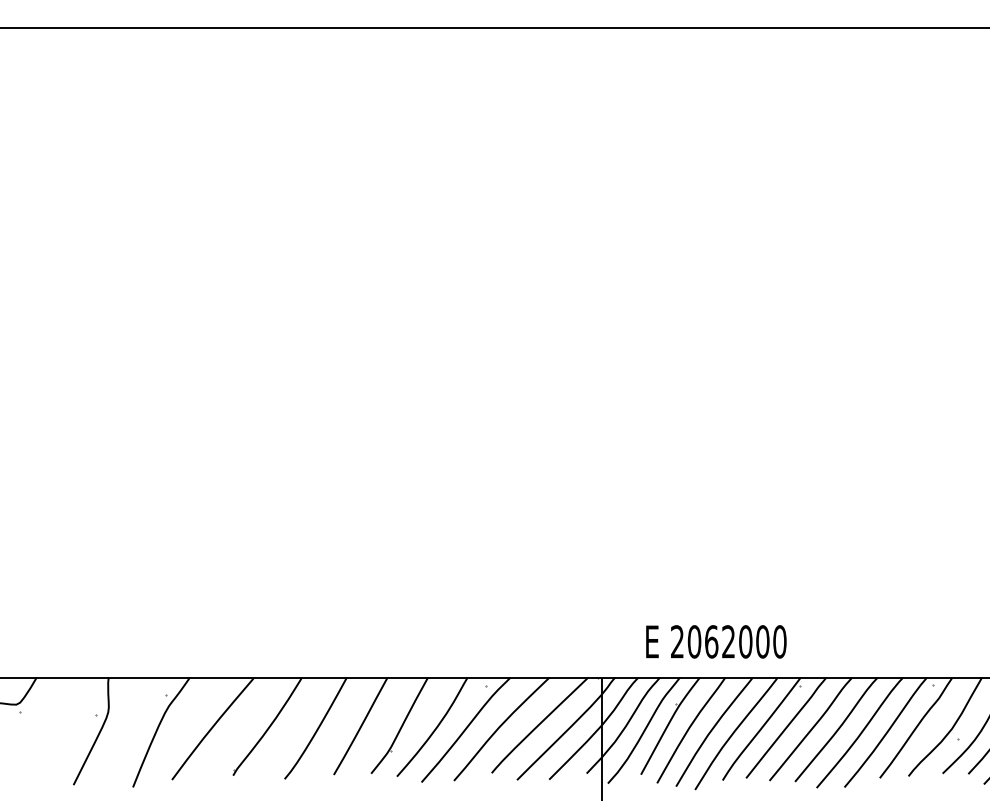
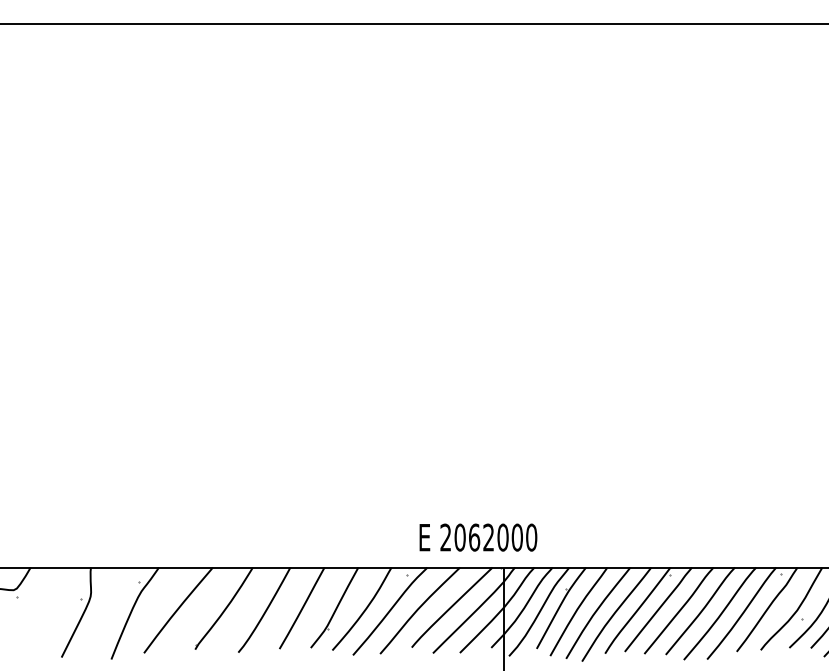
text: (716, 641) -> (478, 537), moved

